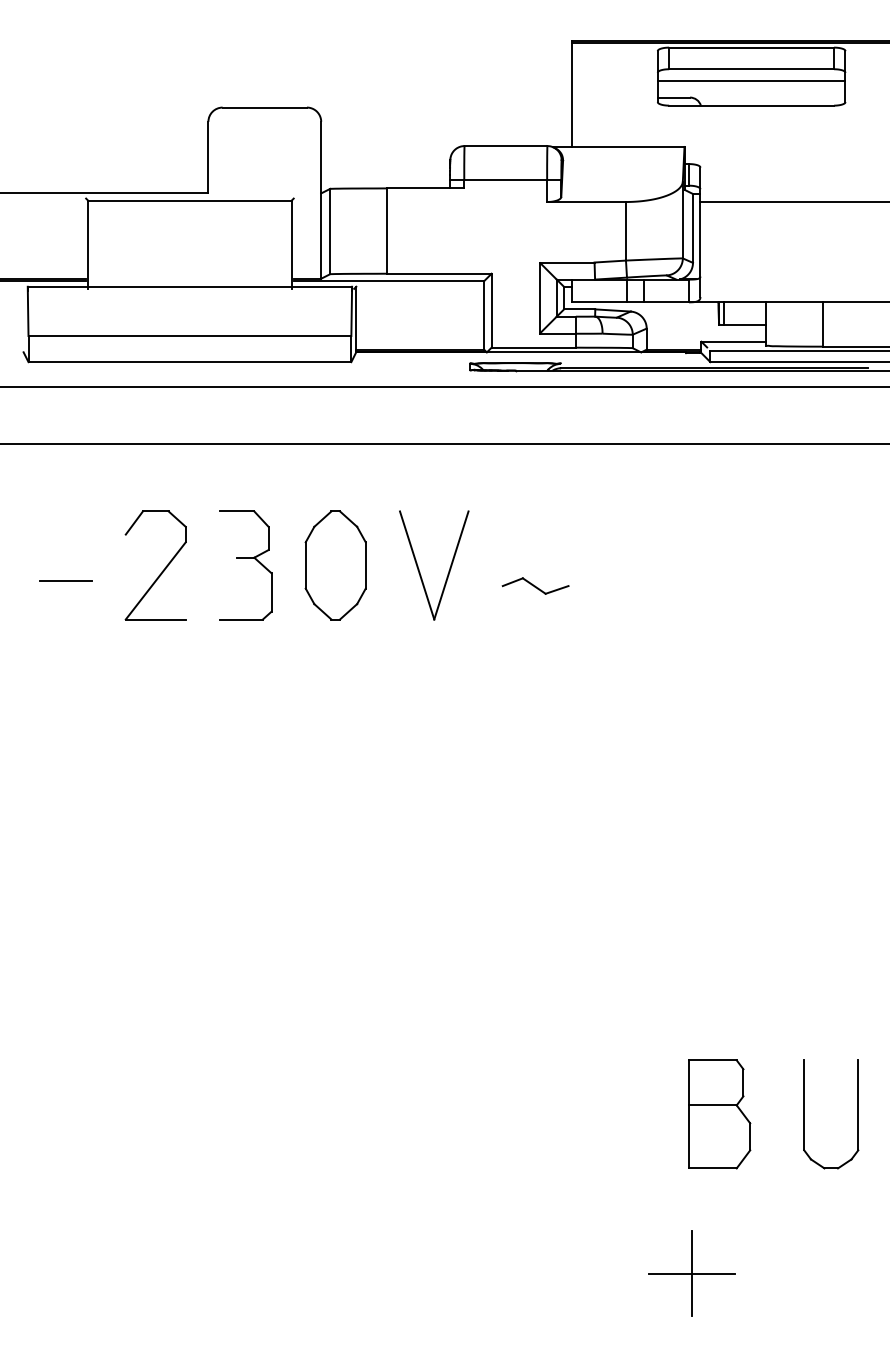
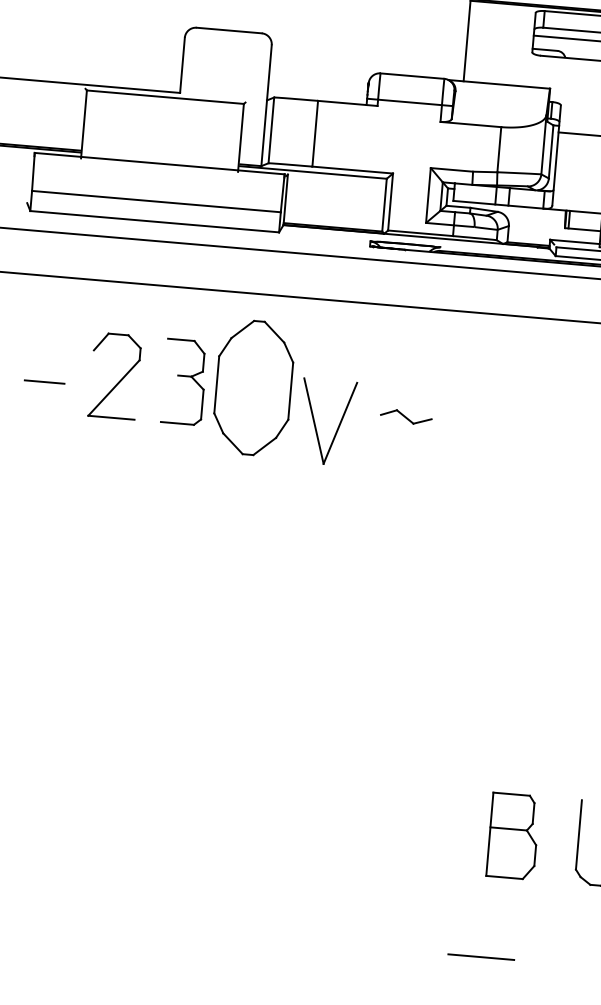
part: (335, 565) -> (253, 388), size x1.6
part: (448, 570) -> (337, 427), moved
line: (691, 1273) -> (480, 957), removed

